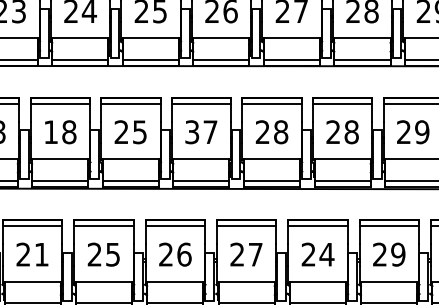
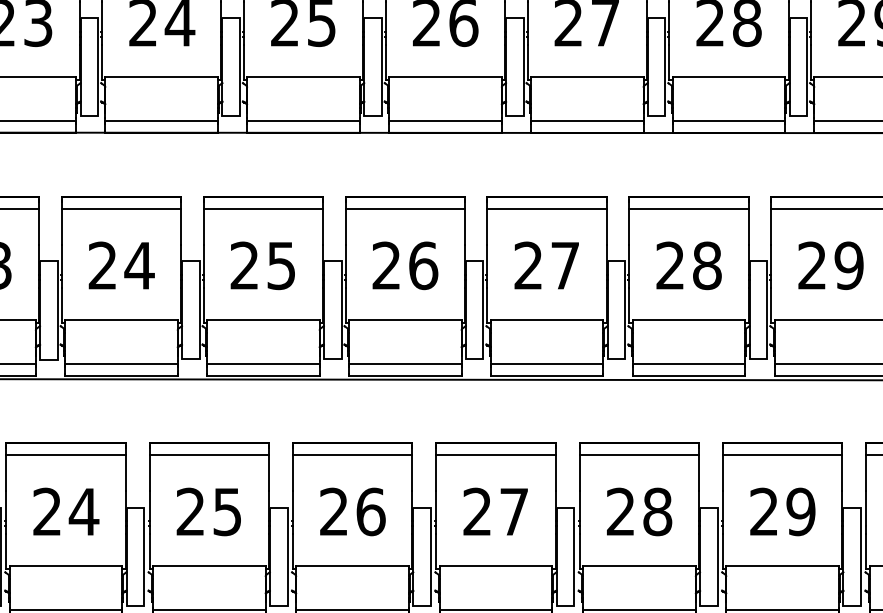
text: (60, 132) -> (121, 266), 18 -> 24
text: (201, 132) -> (405, 266), 37 -> 26
text: (281, 132) -> (566, 266), 28 -> 27
text: (41, 254) -> (83, 511), 21 -> 24
text: (326, 254) -> (656, 511), 24 -> 28

